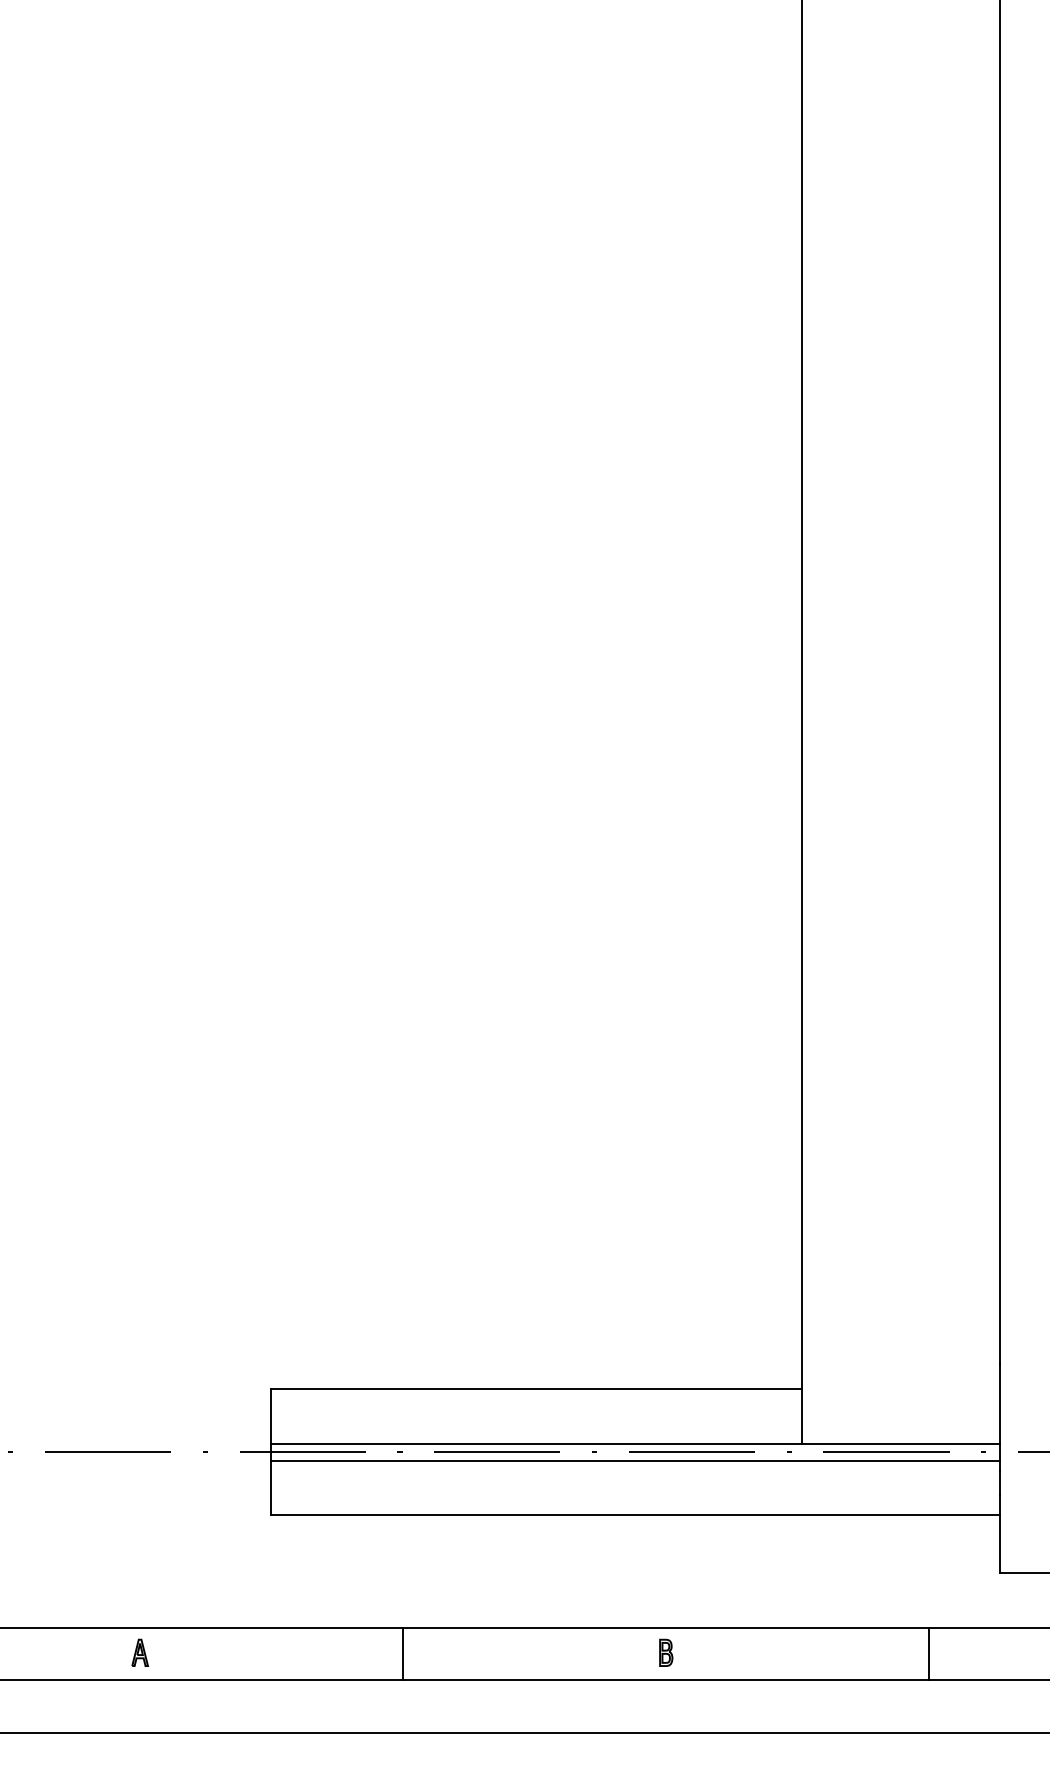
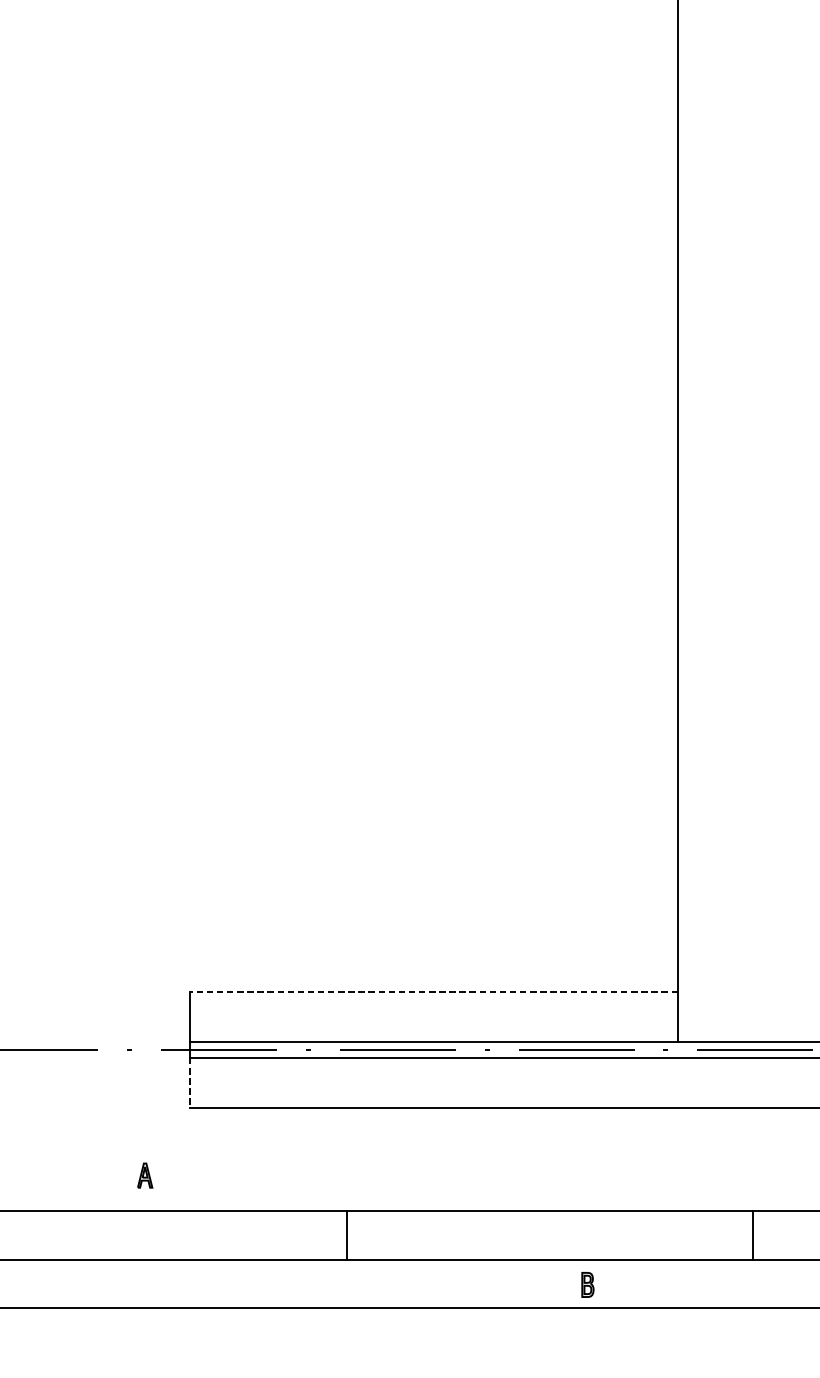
line: (536, 1389) -> (433, 992), solid -> dashed
line: (271, 1488) -> (190, 1083), solid -> dashed
part: (139, 1652) -> (144, 1175), moved
part: (666, 1652) -> (588, 1284), moved
line: (403, 1653) -> (347, 1234), moved
line: (929, 1653) -> (753, 1234), moved

